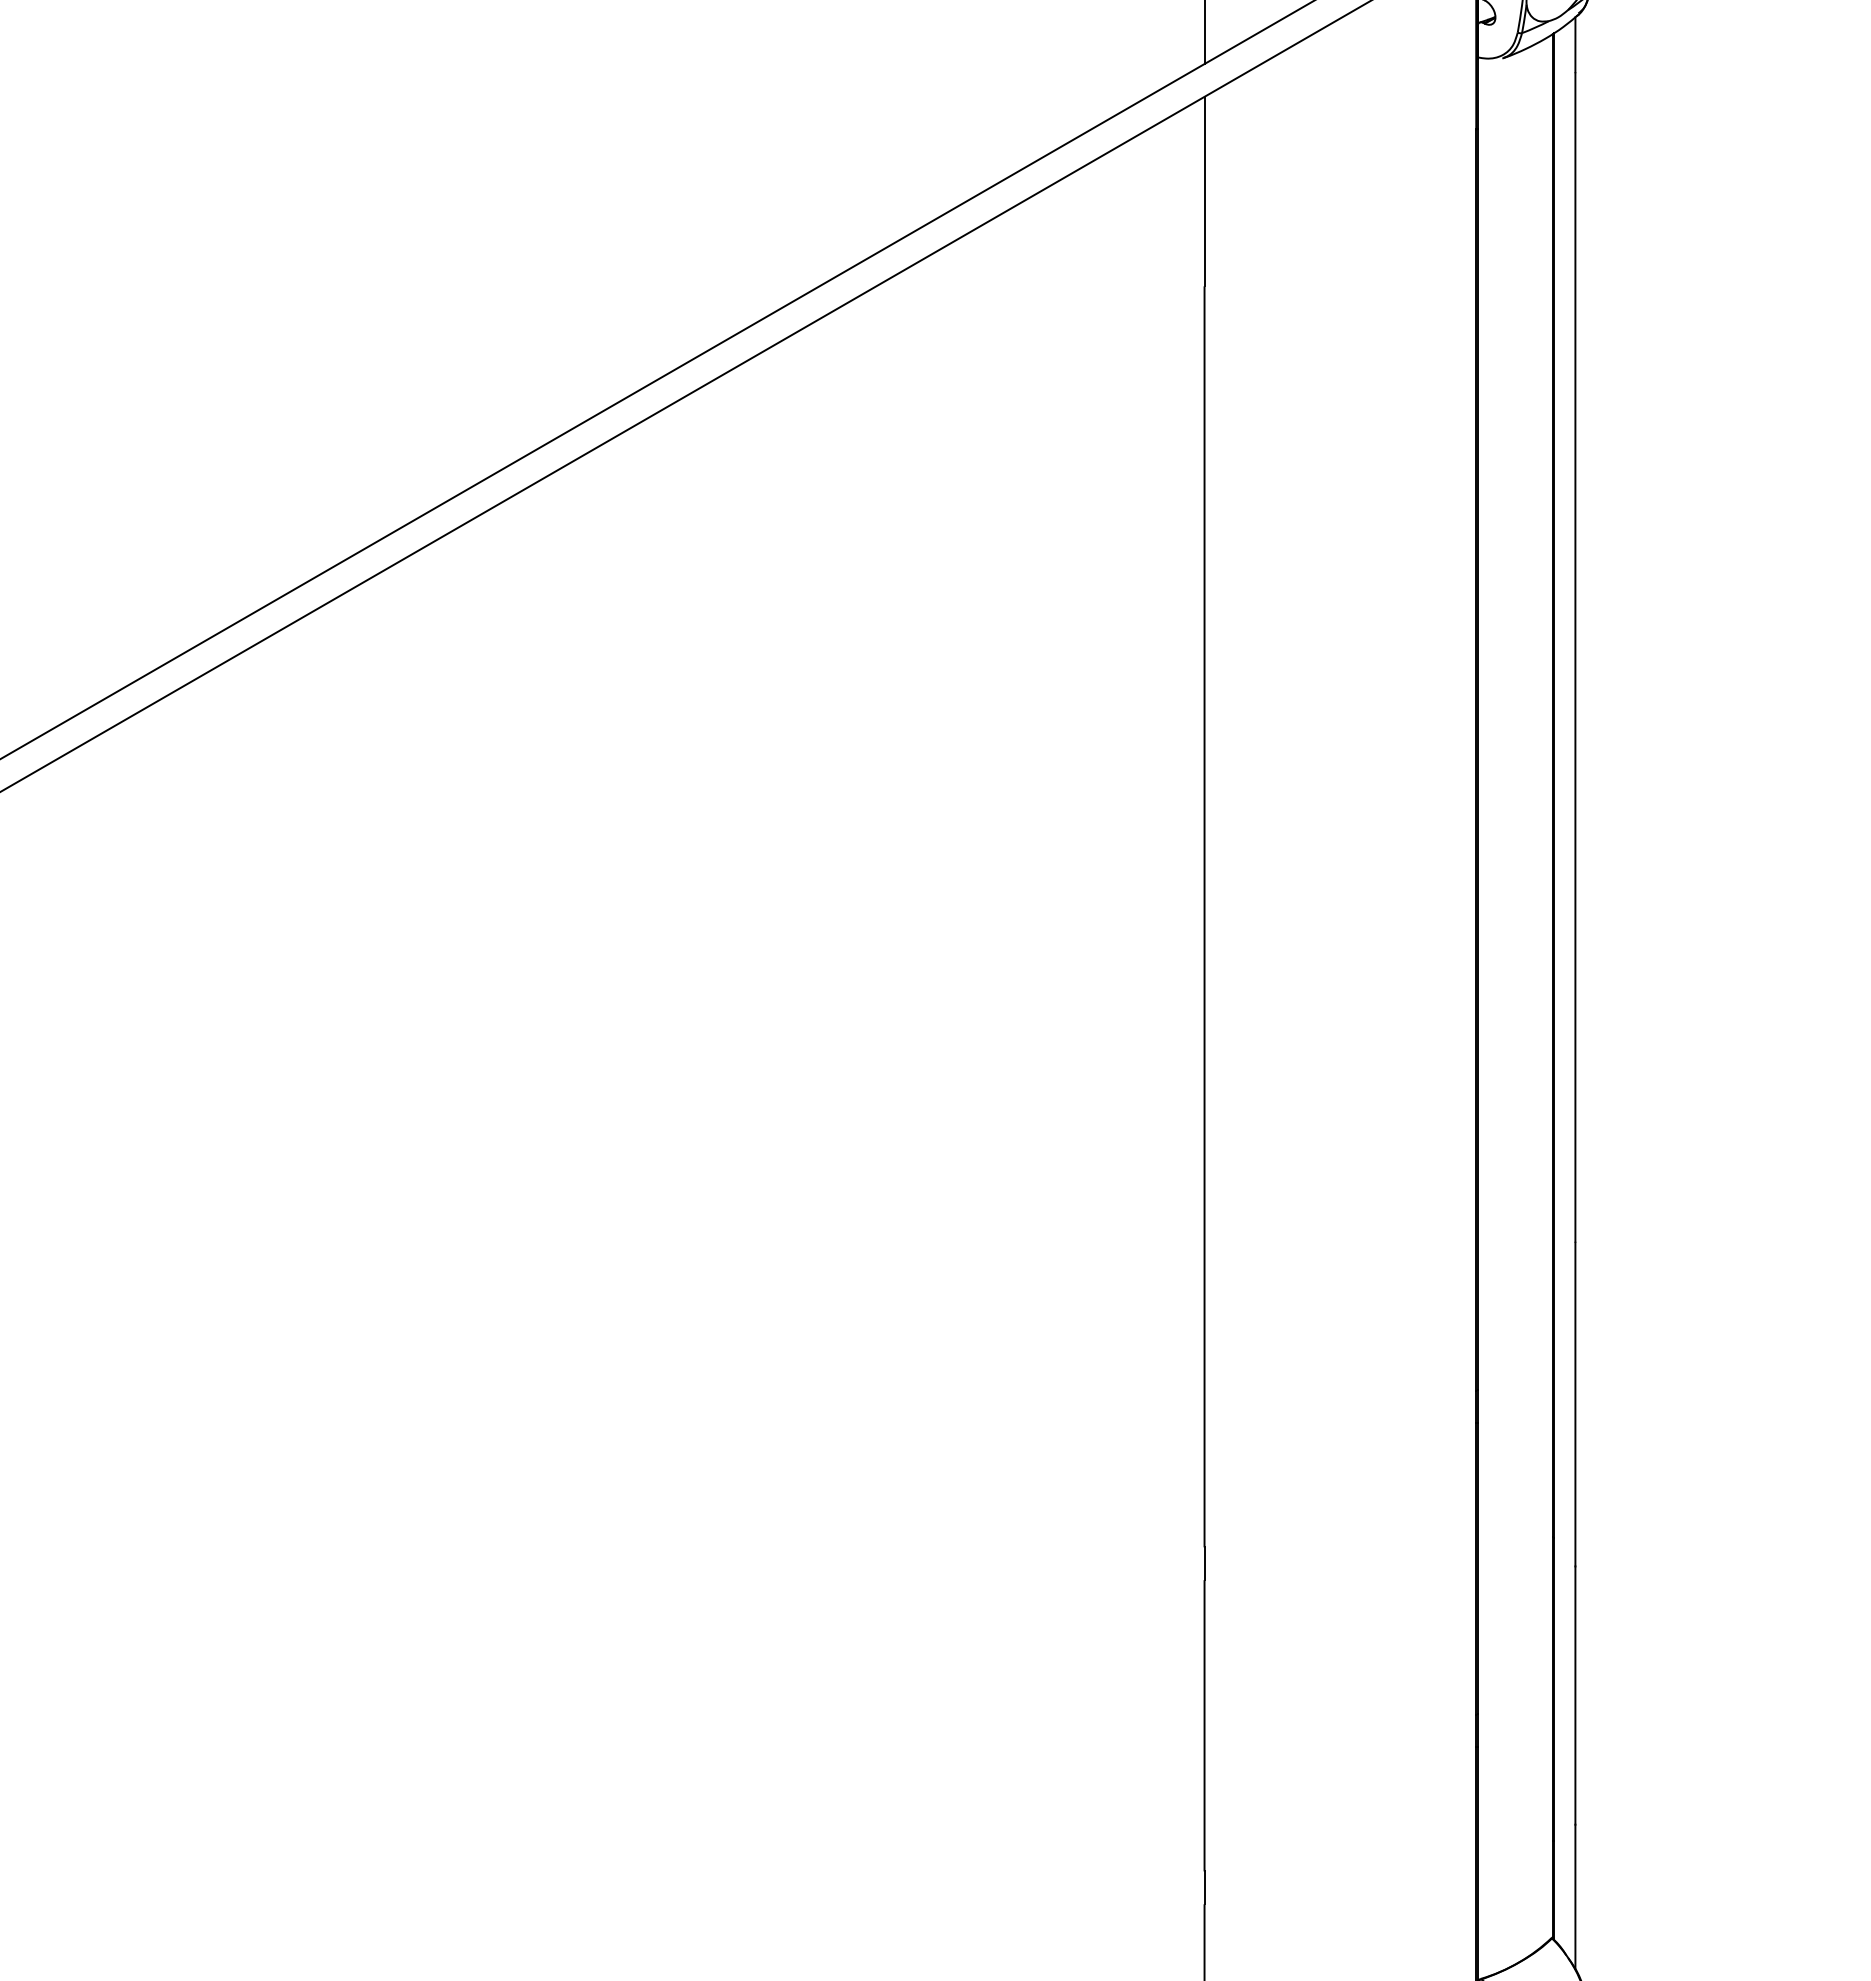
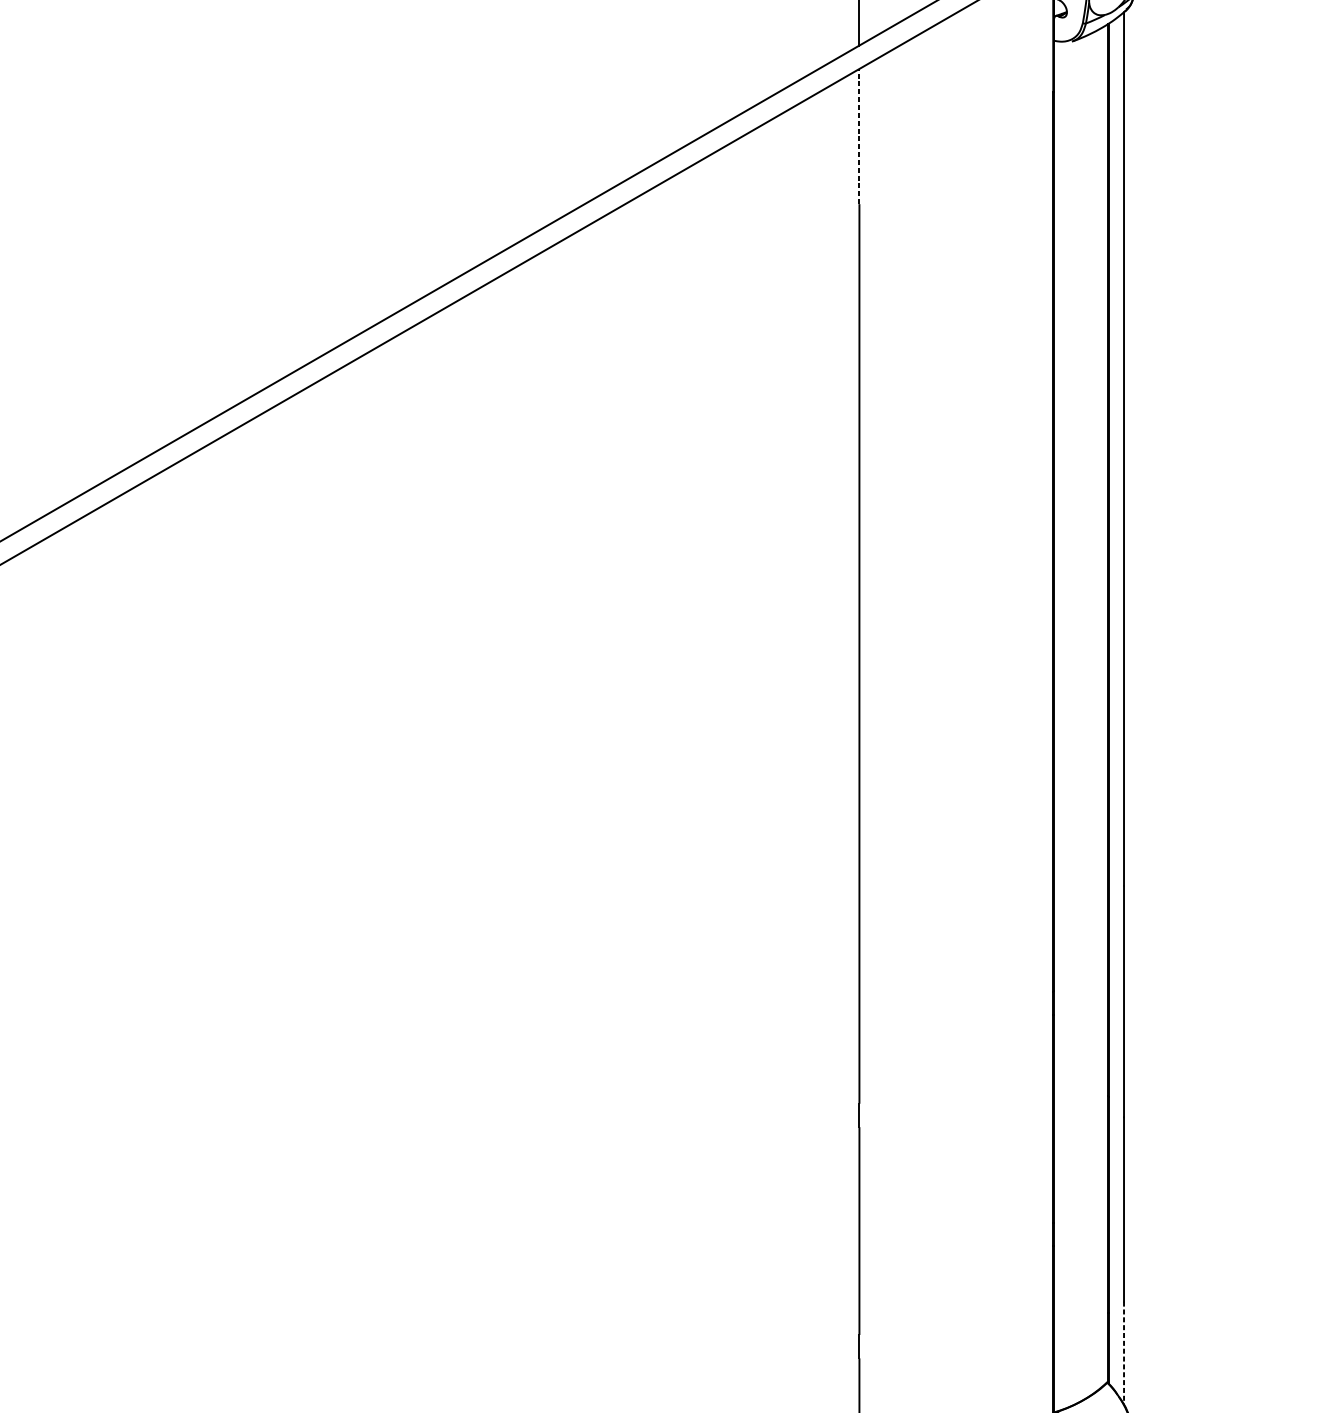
line: (1204, 191) -> (859, 136), solid -> dashed
line: (1575, 1897) -> (1124, 1353), solid -> dashed

